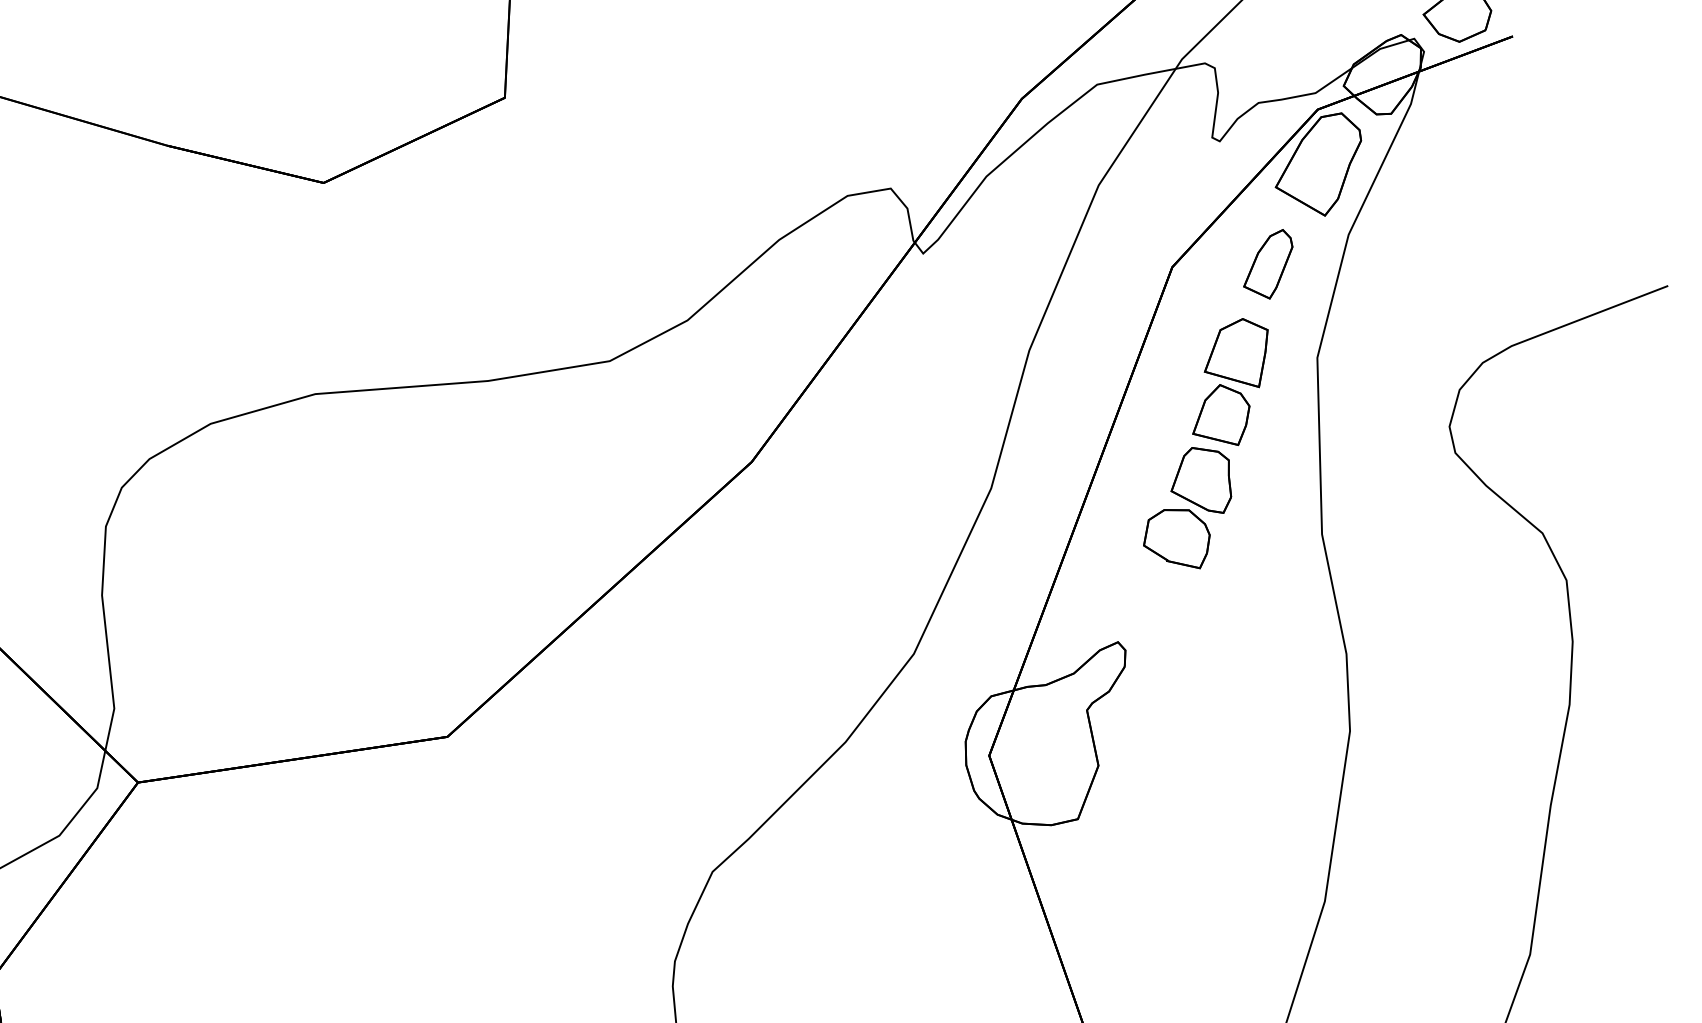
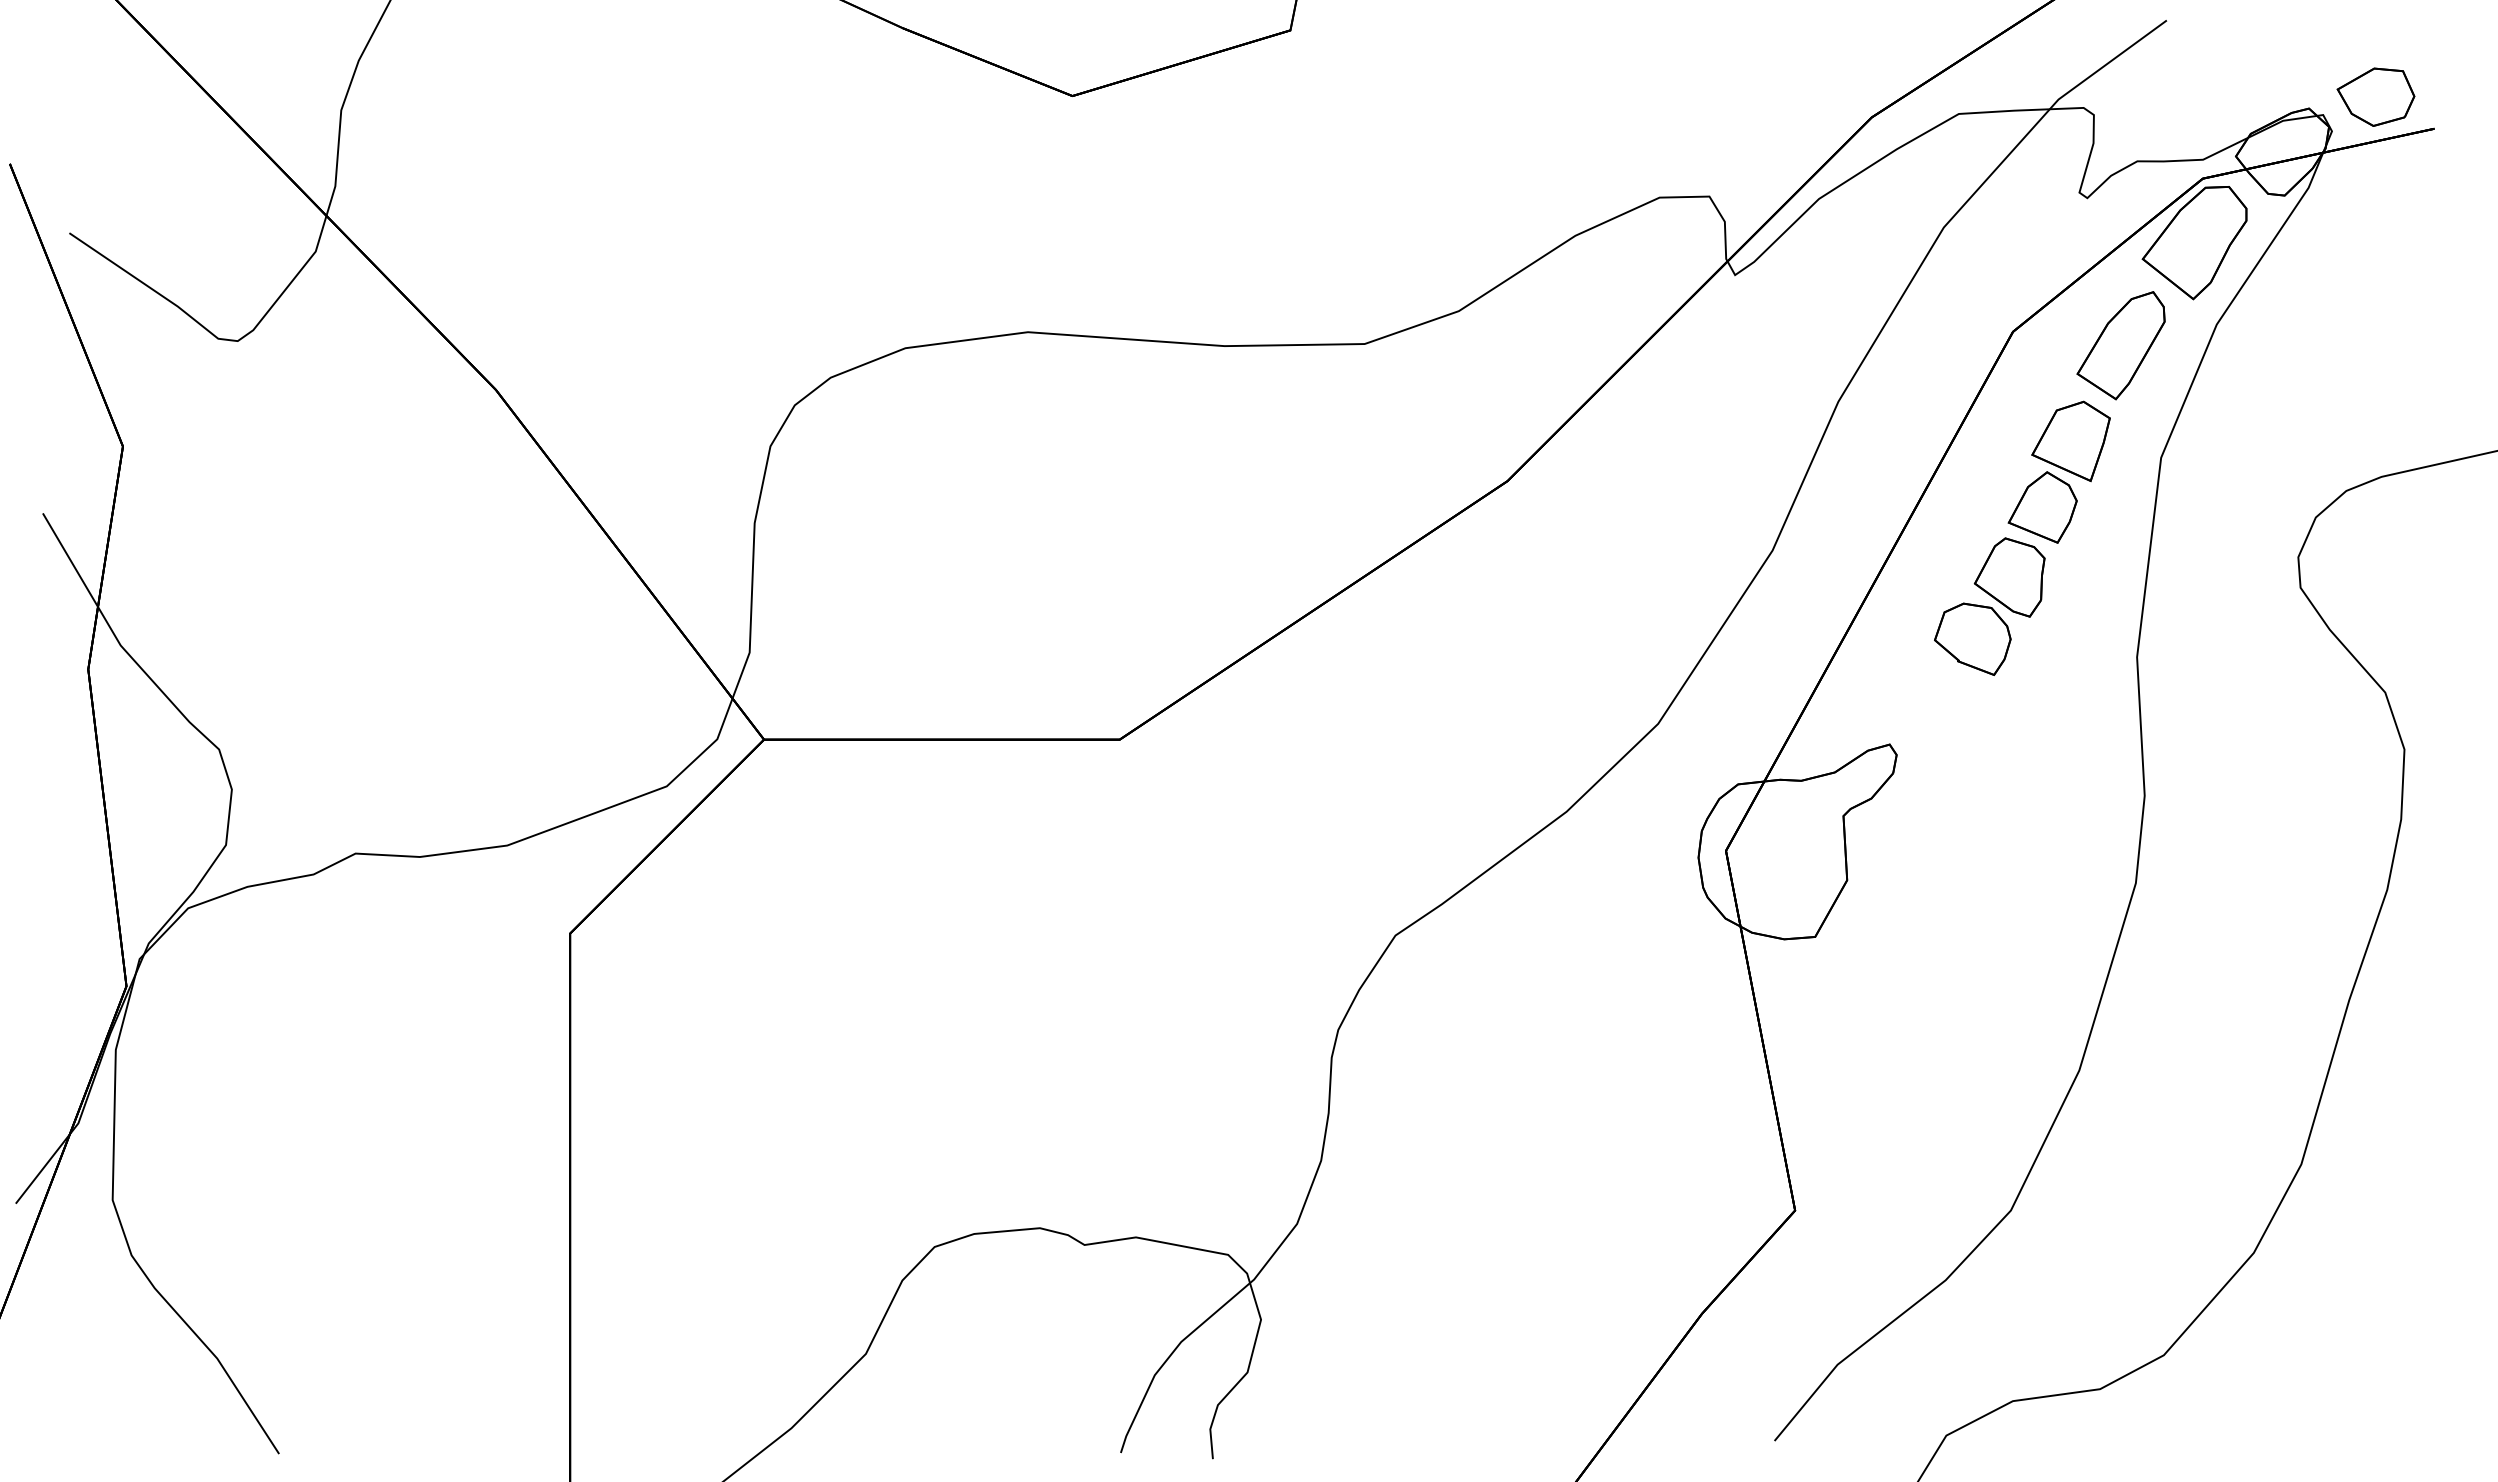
part: (1267, 265) -> (2120, 345), size x1.43

